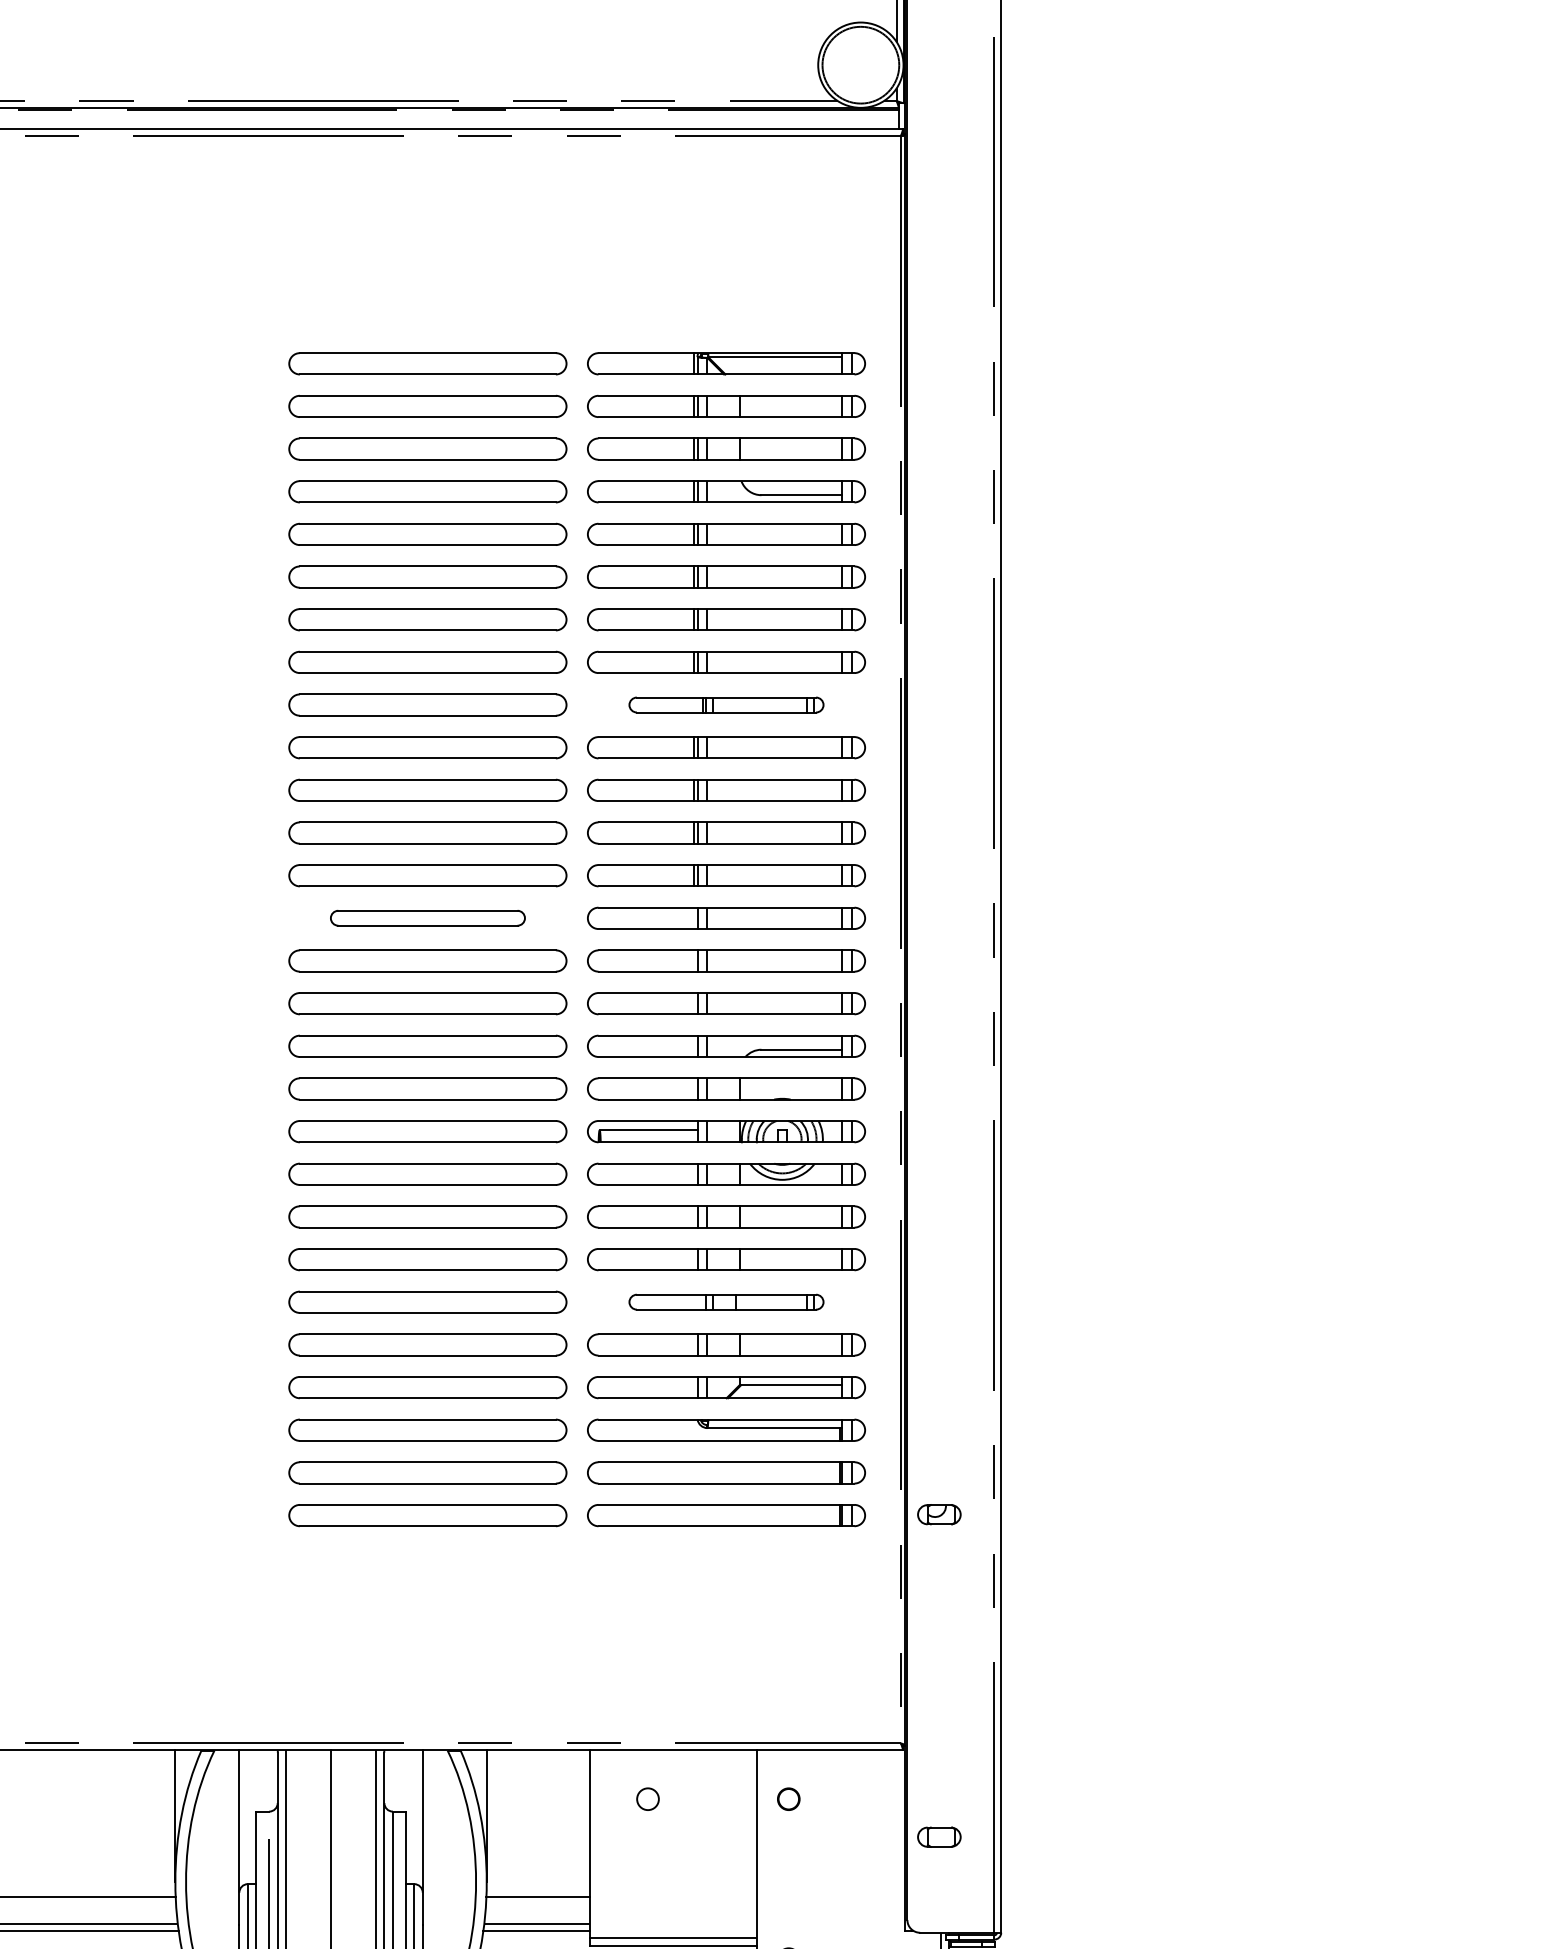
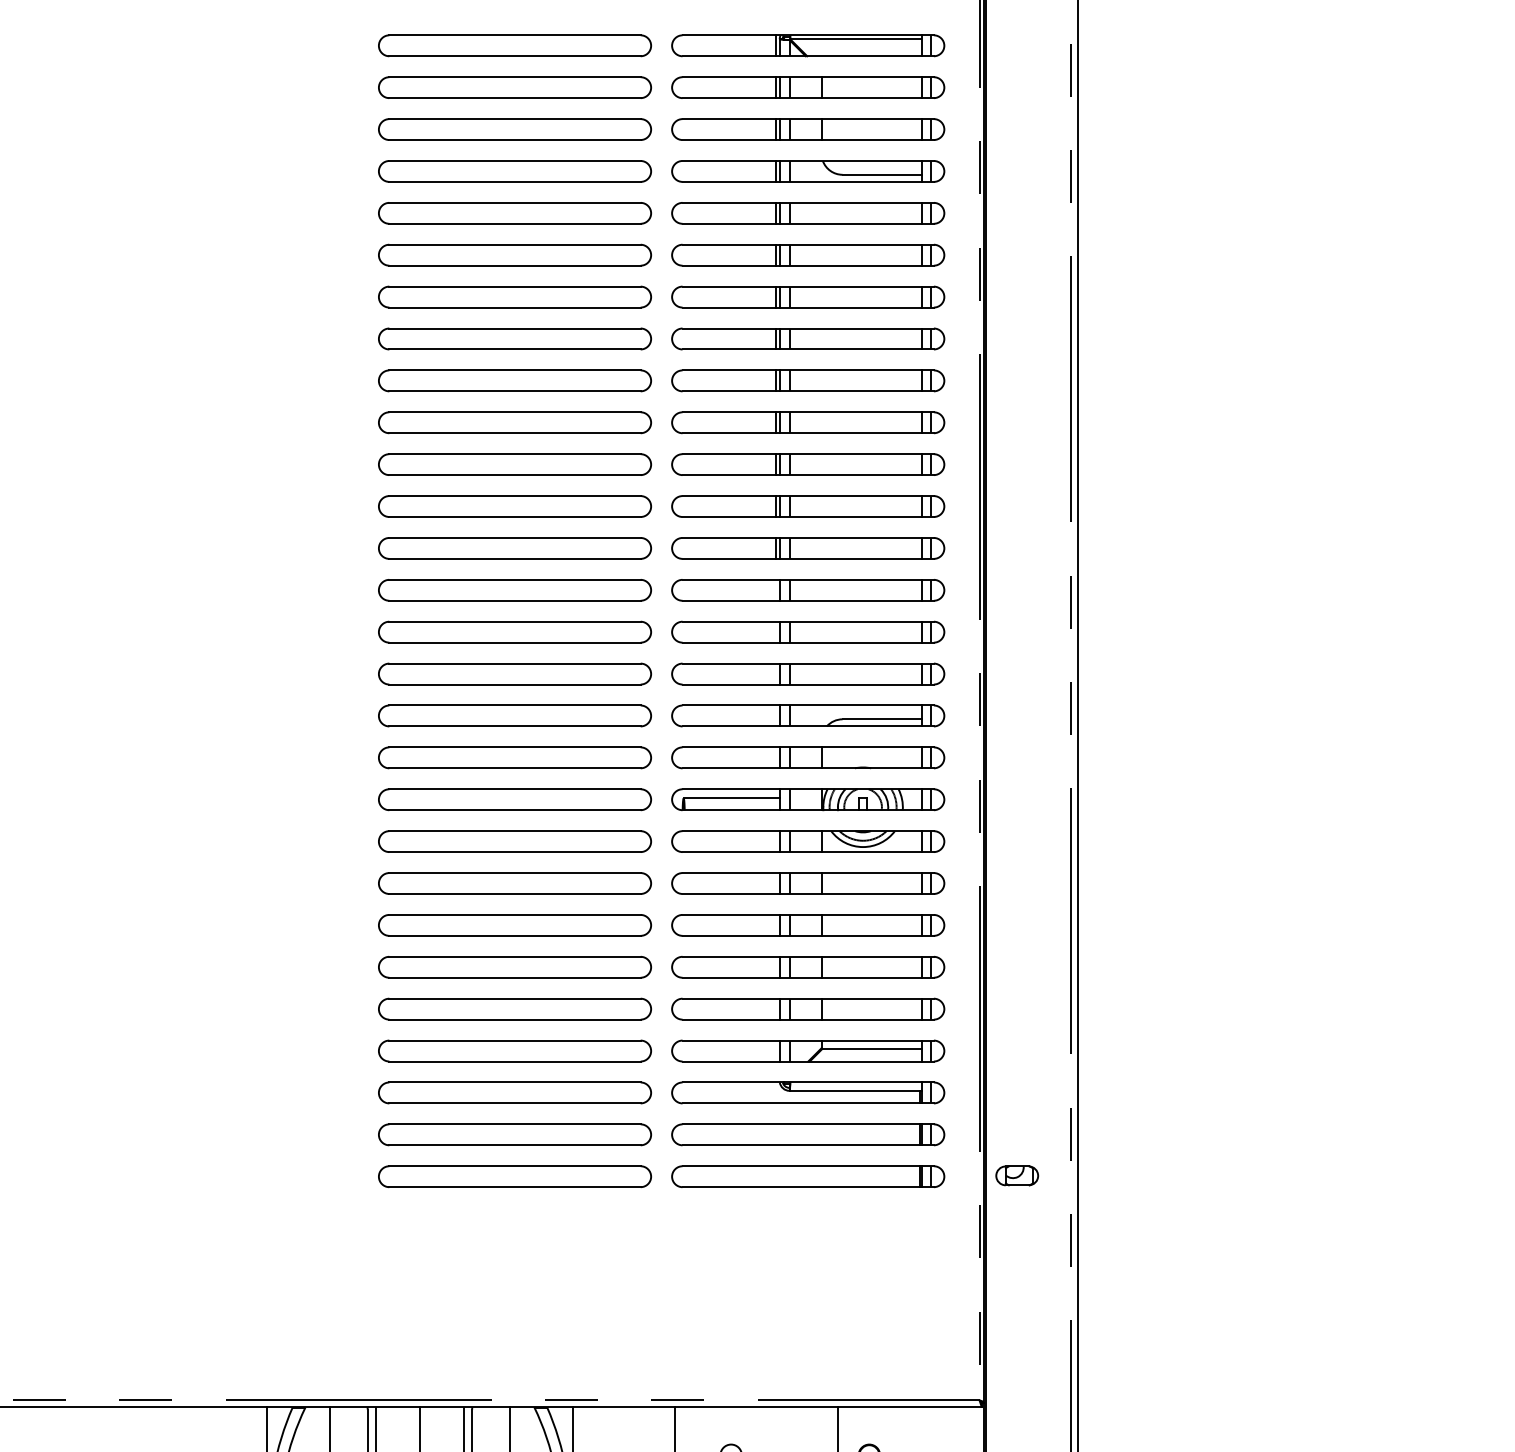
part: (726, 704) -> (808, 380), size x1.43
part: (427, 917) -> (514, 589), size x1.43
part: (726, 1301) -> (808, 966), size x1.43

